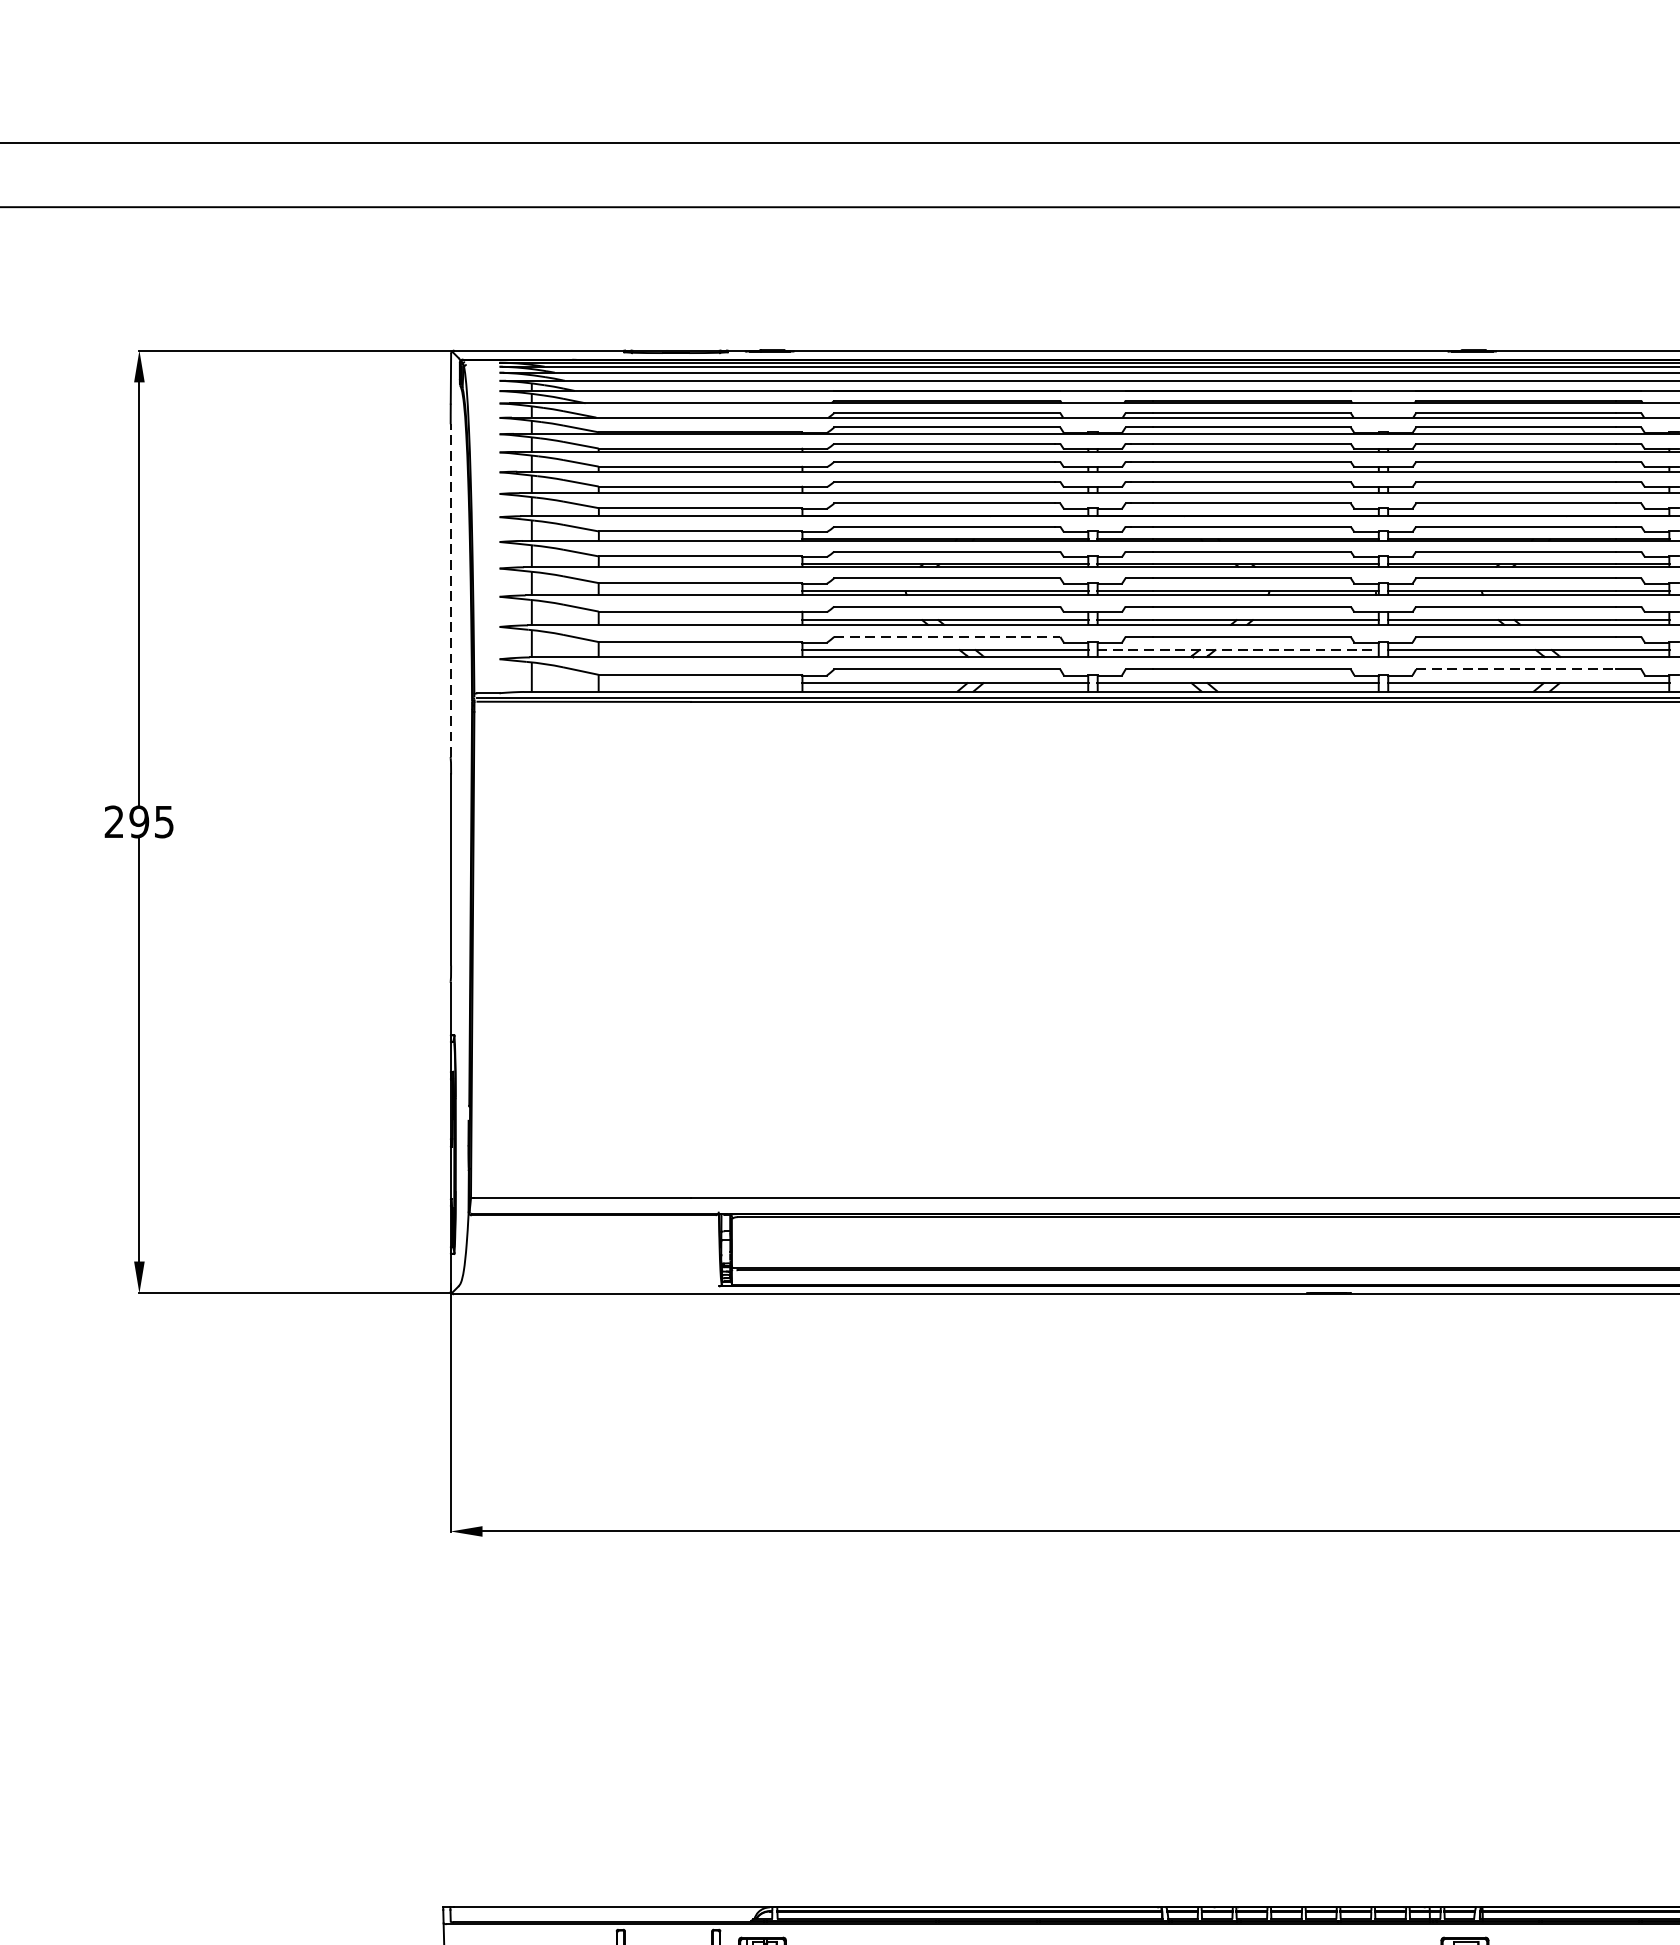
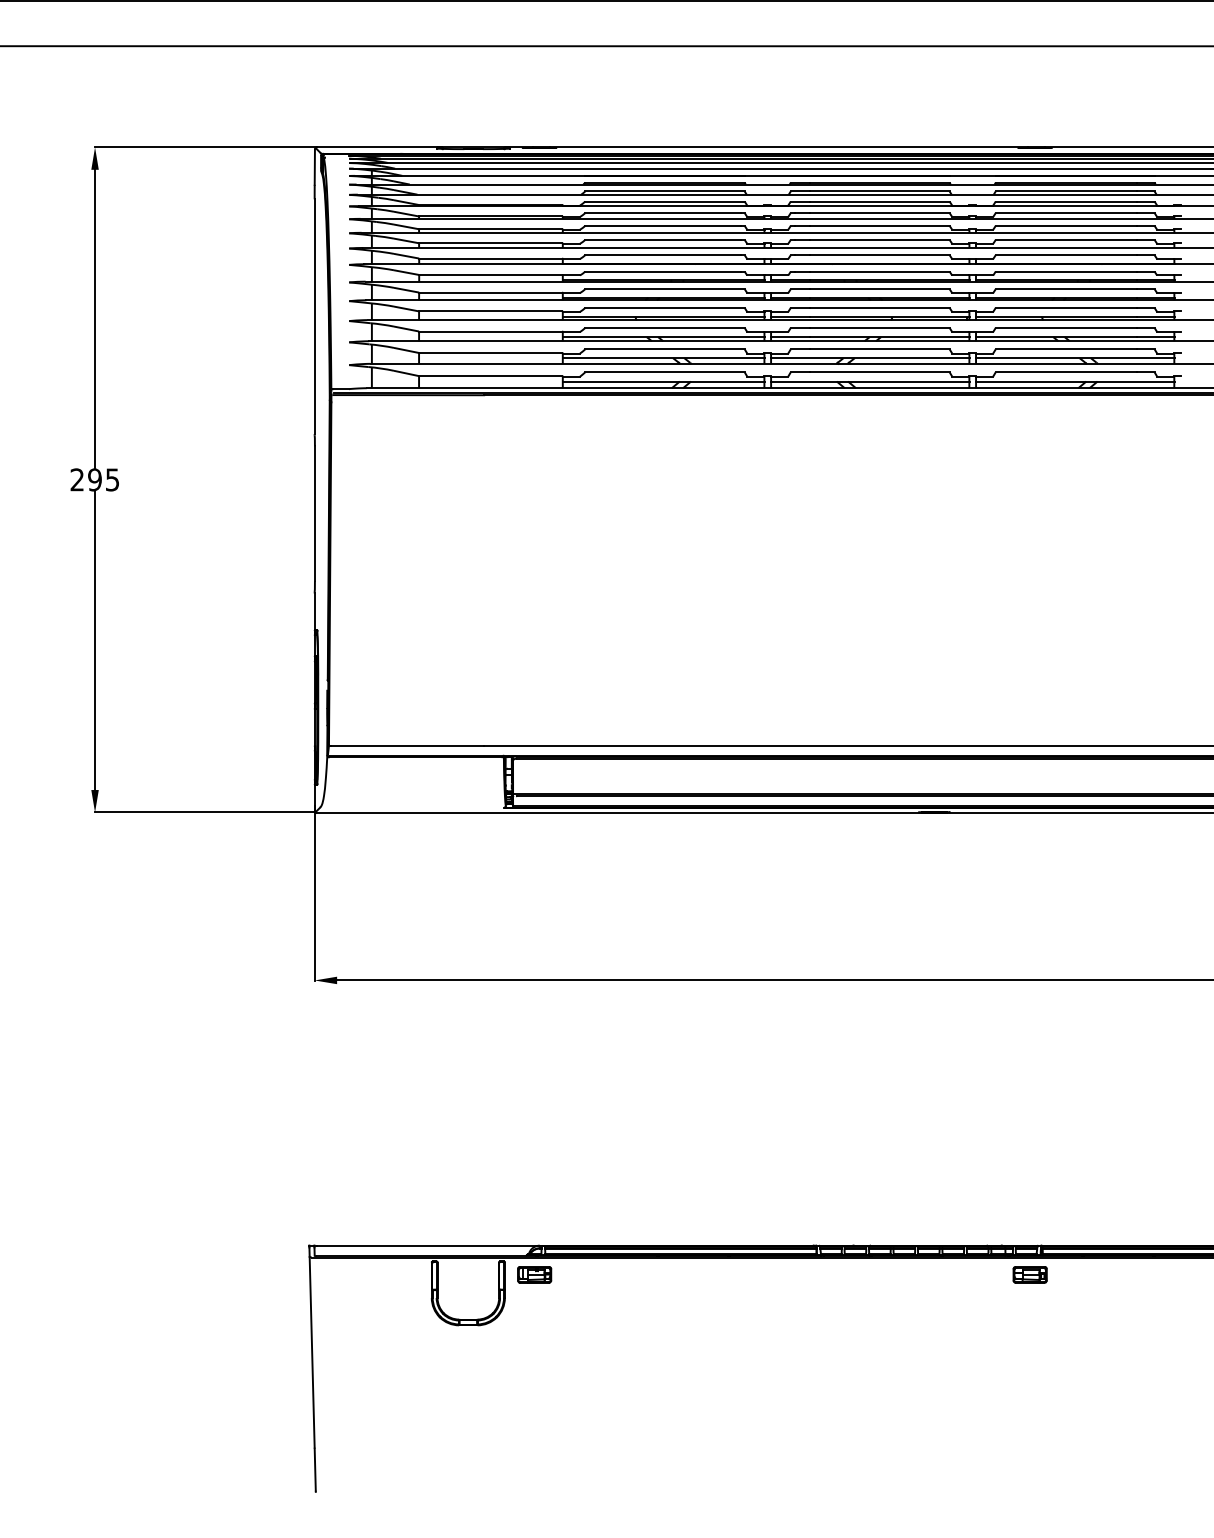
line: (450, 590) -> (314, 316), dashed -> solid
line: (948, 637) -> (665, 349), dashed -> solid
line: (1238, 649) -> (870, 358), dashed -> solid
line: (1516, 669) -> (1066, 372), dashed -> solid

